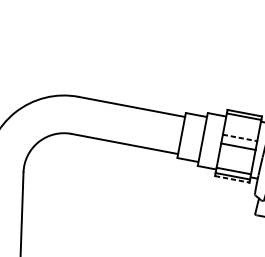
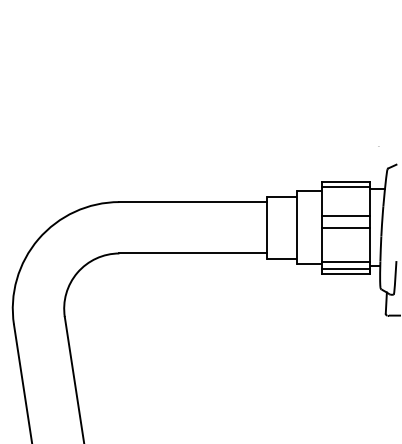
line: (240, 138) -> (346, 216), dashed -> solid
line: (232, 179) -> (346, 273), dashed -> solid

